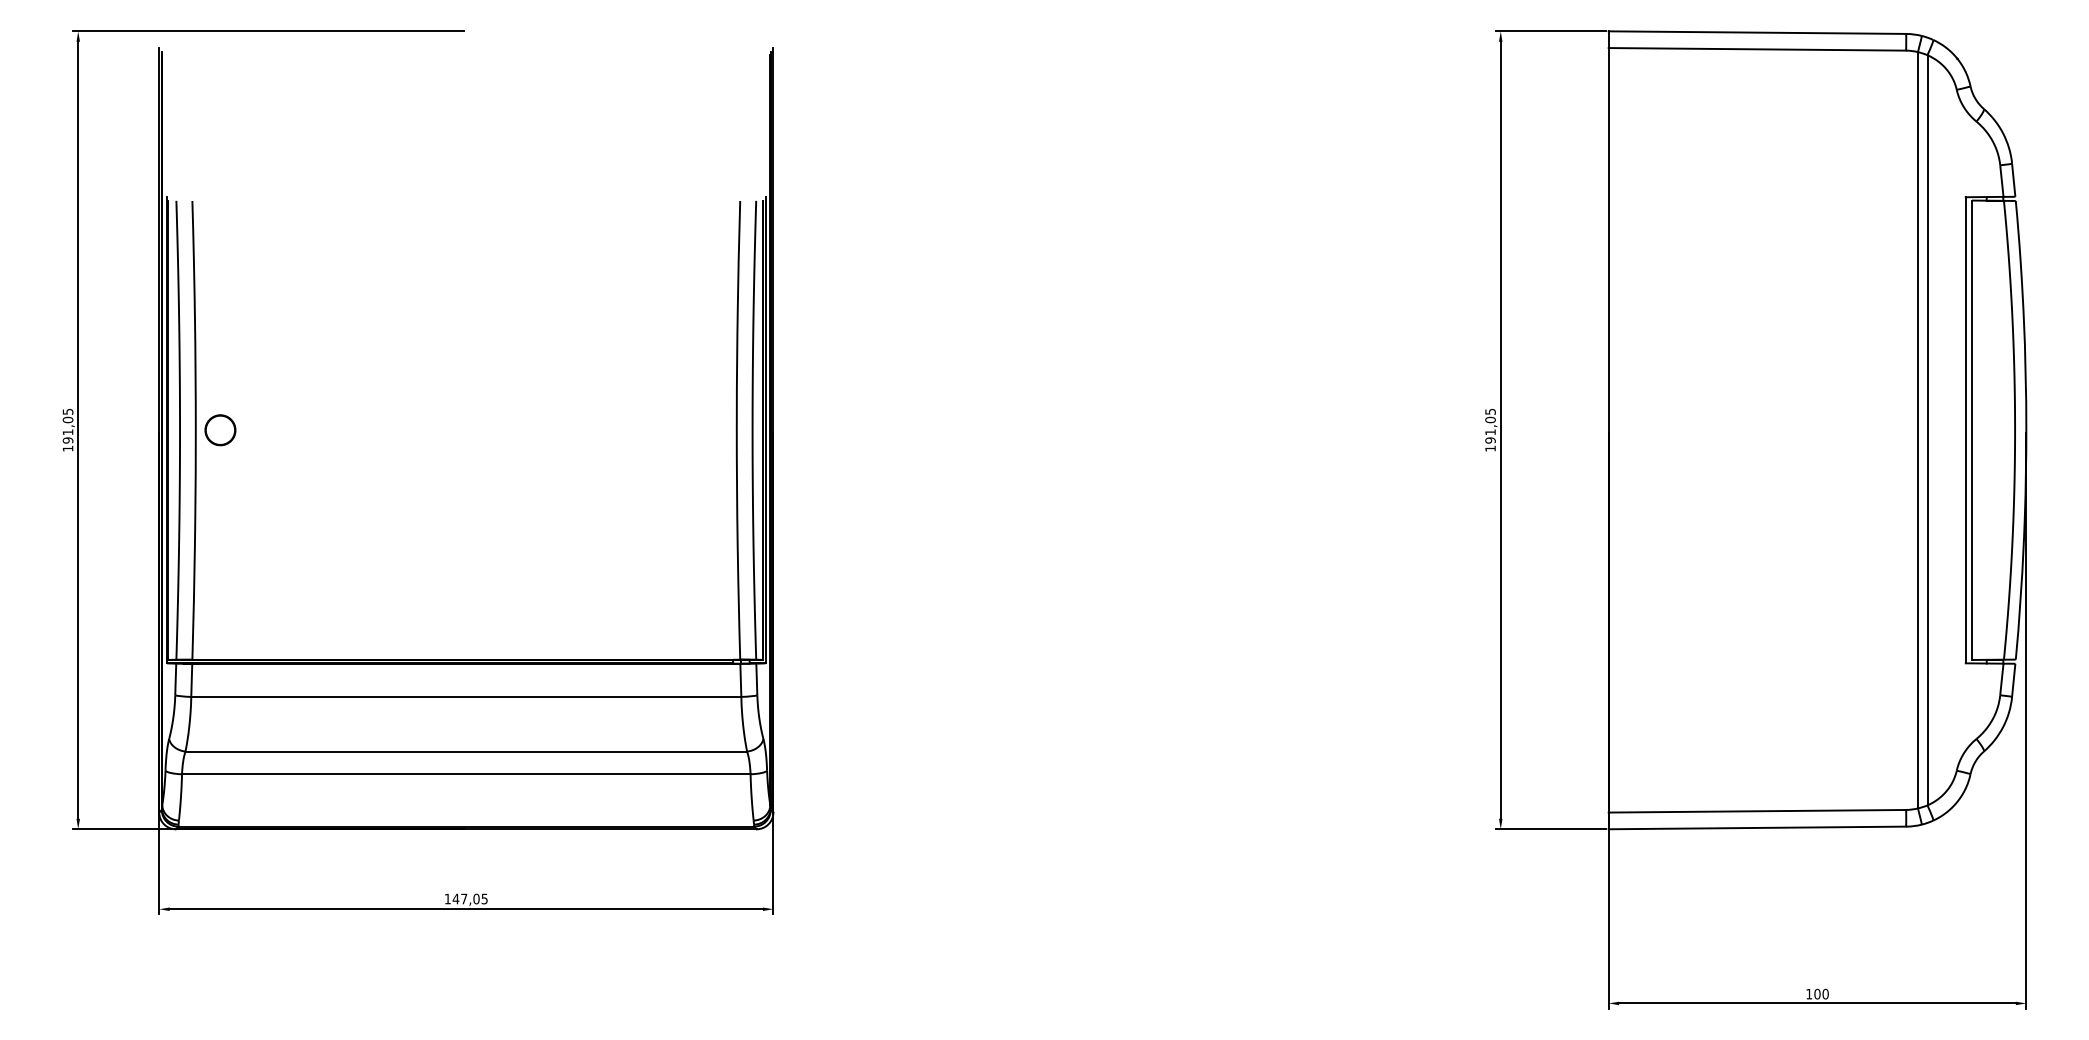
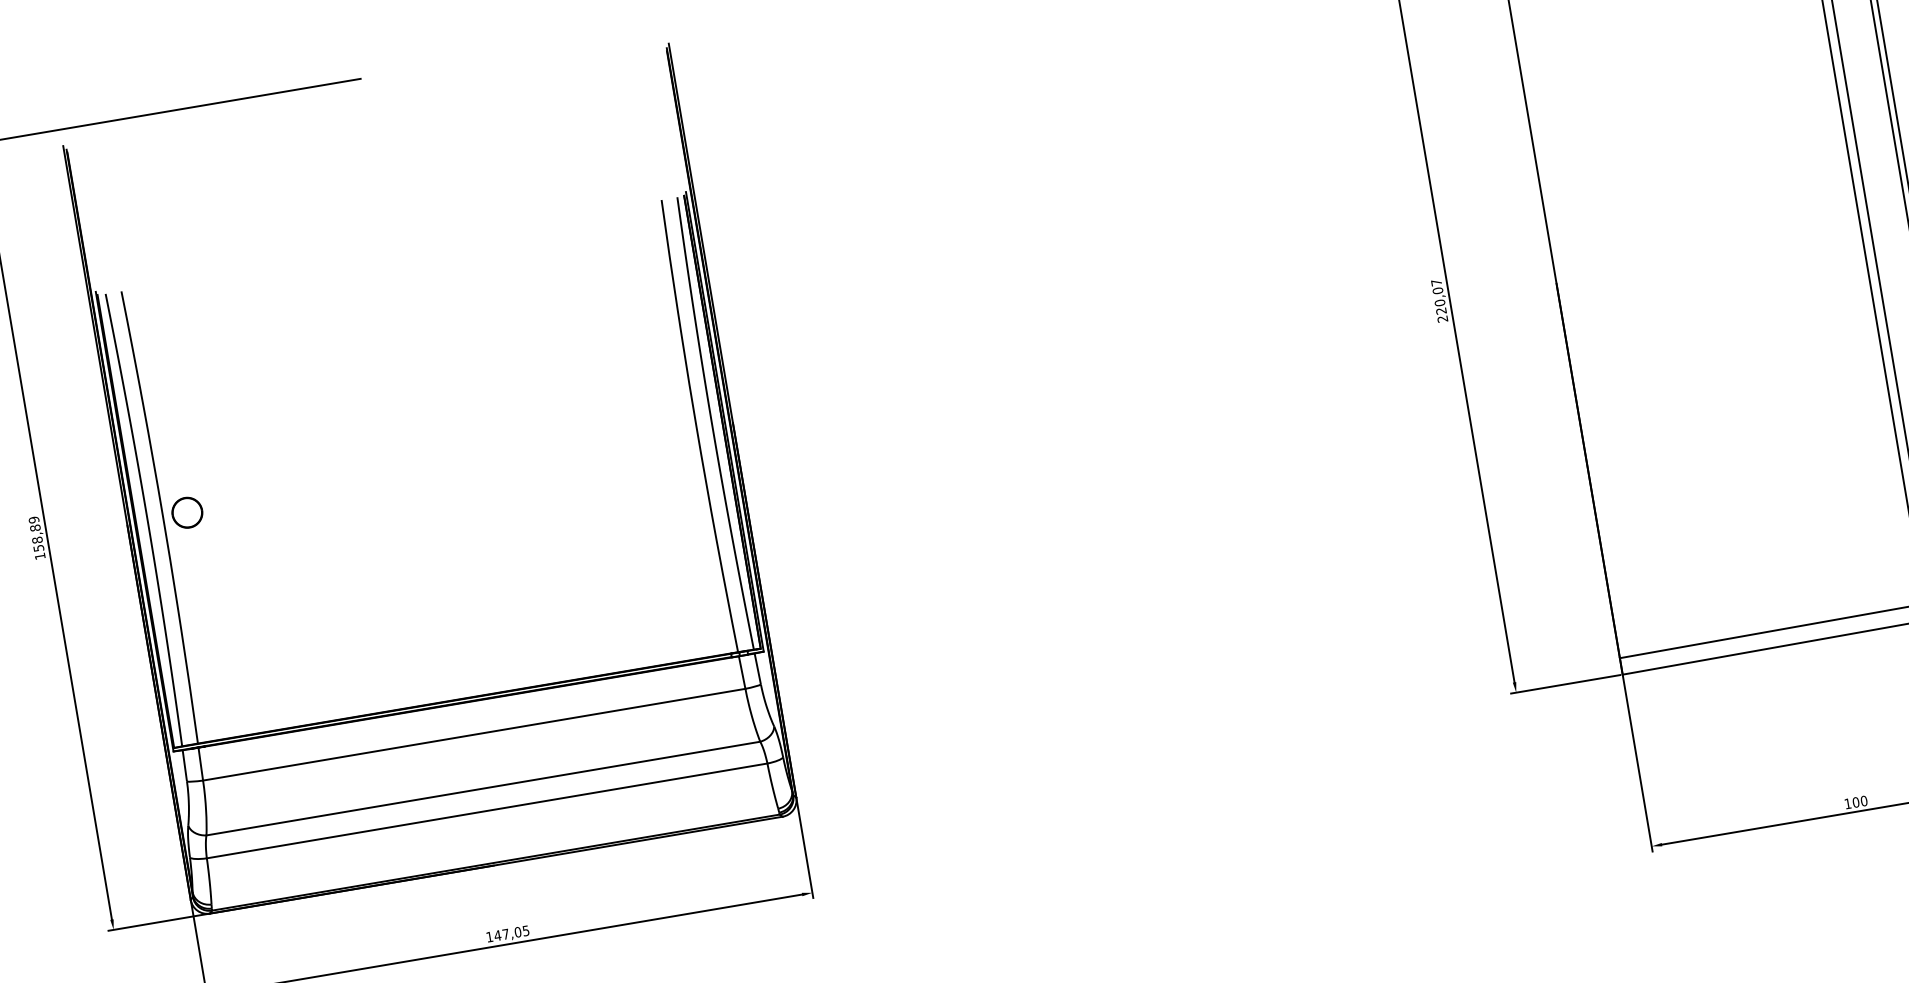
text: (67, 425) -> (35, 533), 191,05 -> 158,89
text: (1490, 429) -> (1439, 300), 191,05 -> 220,07

